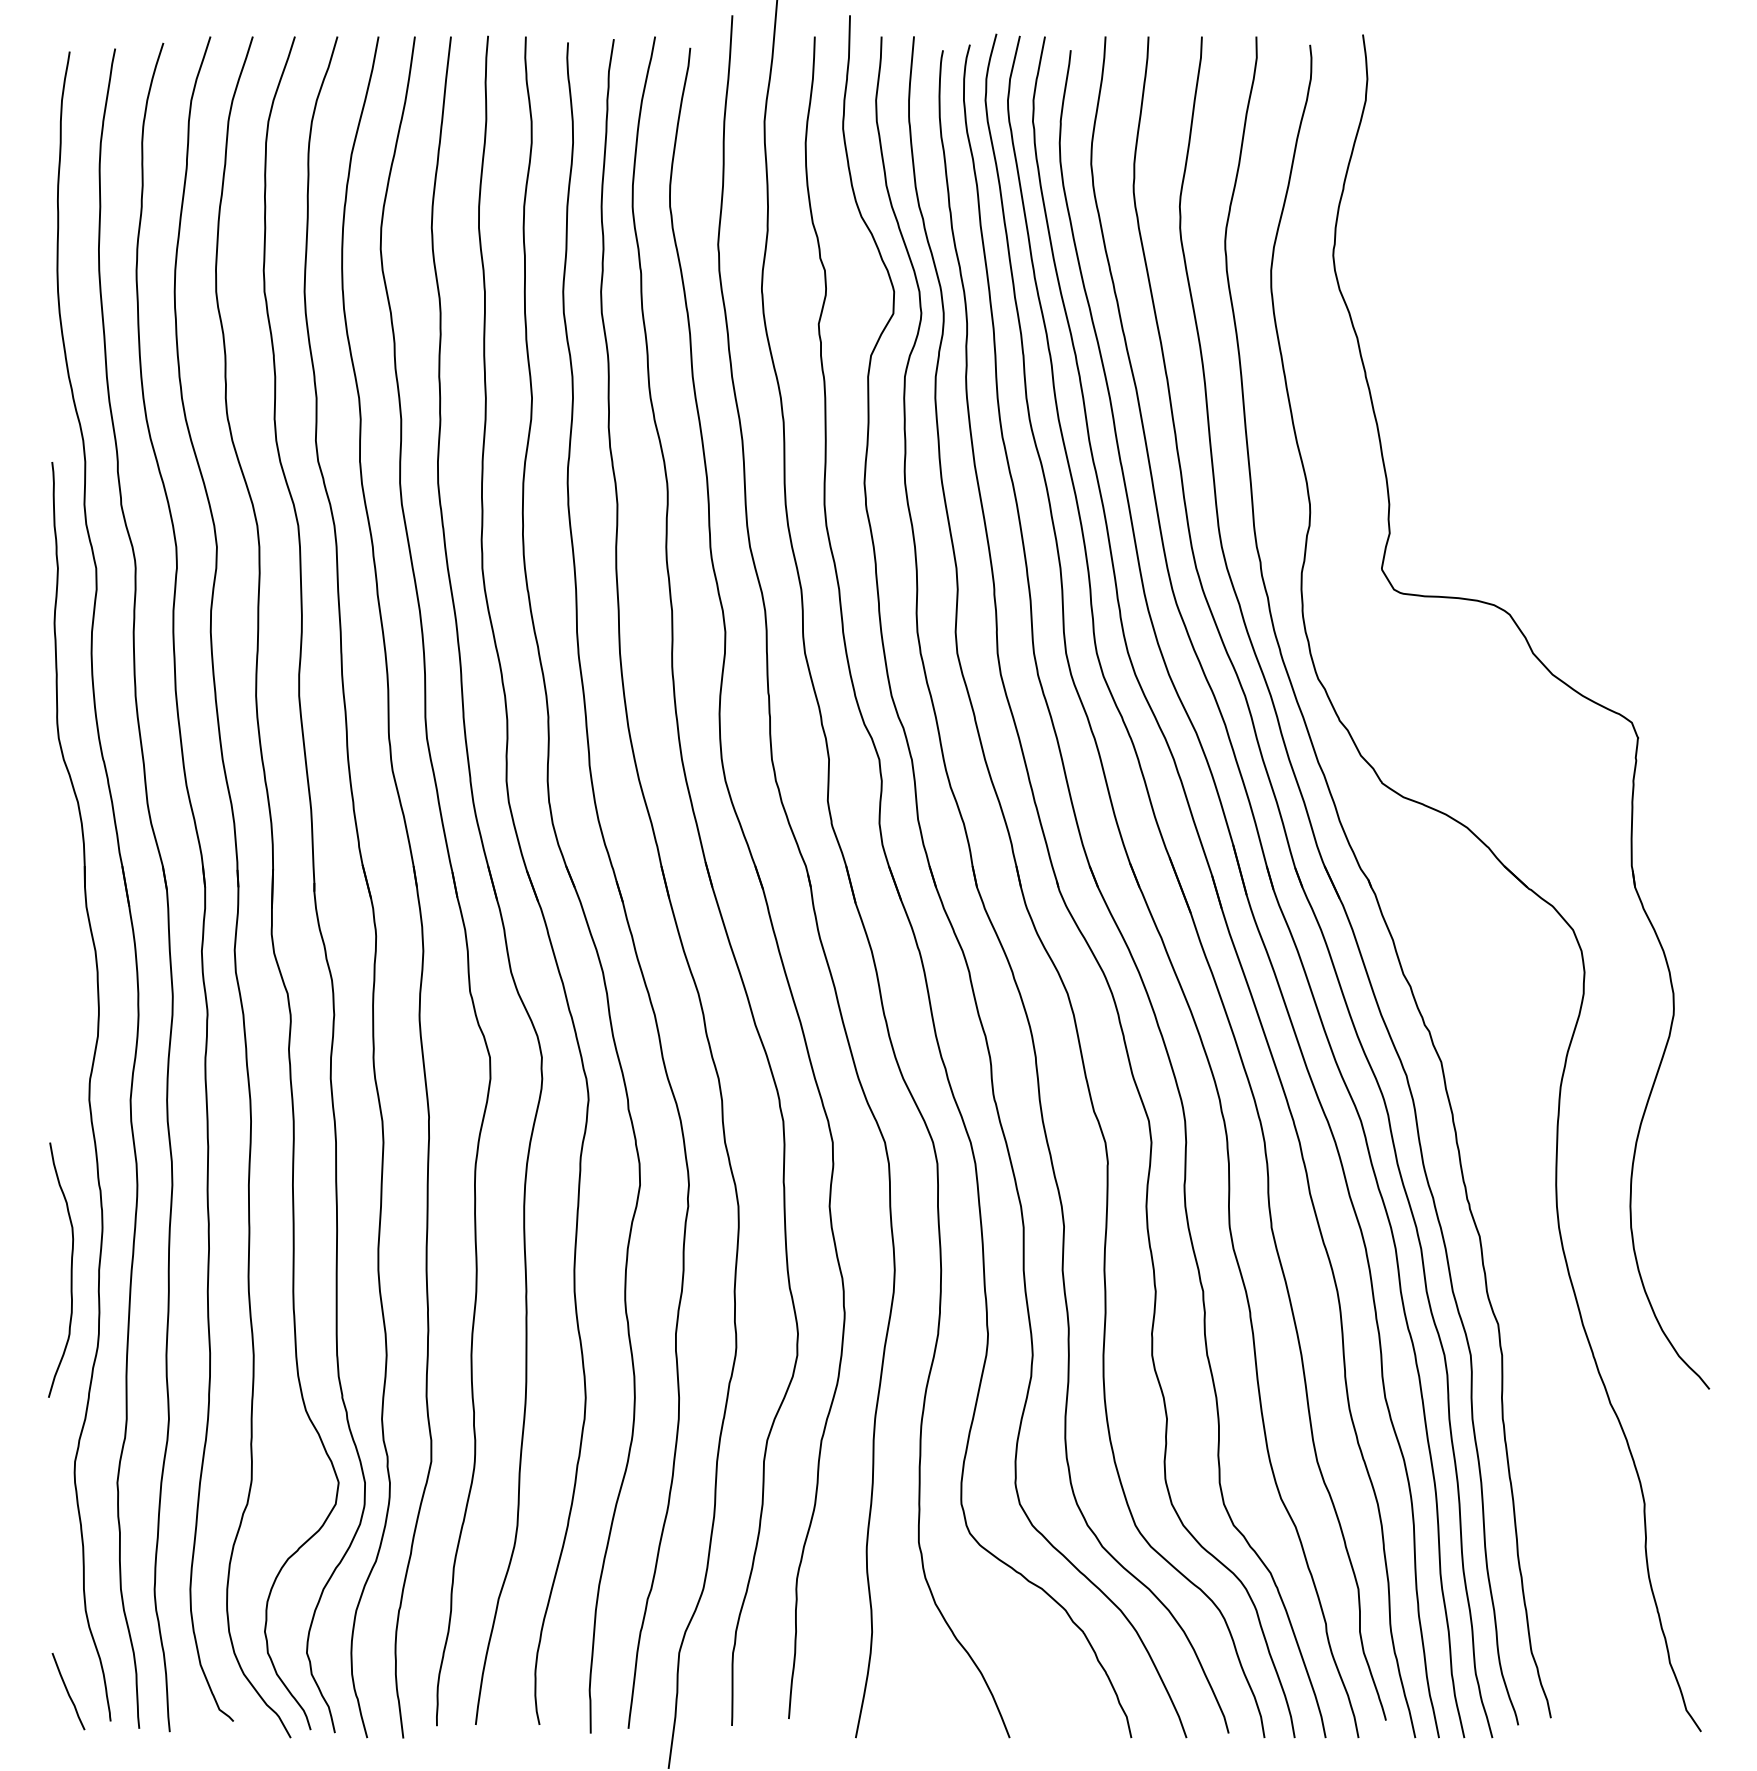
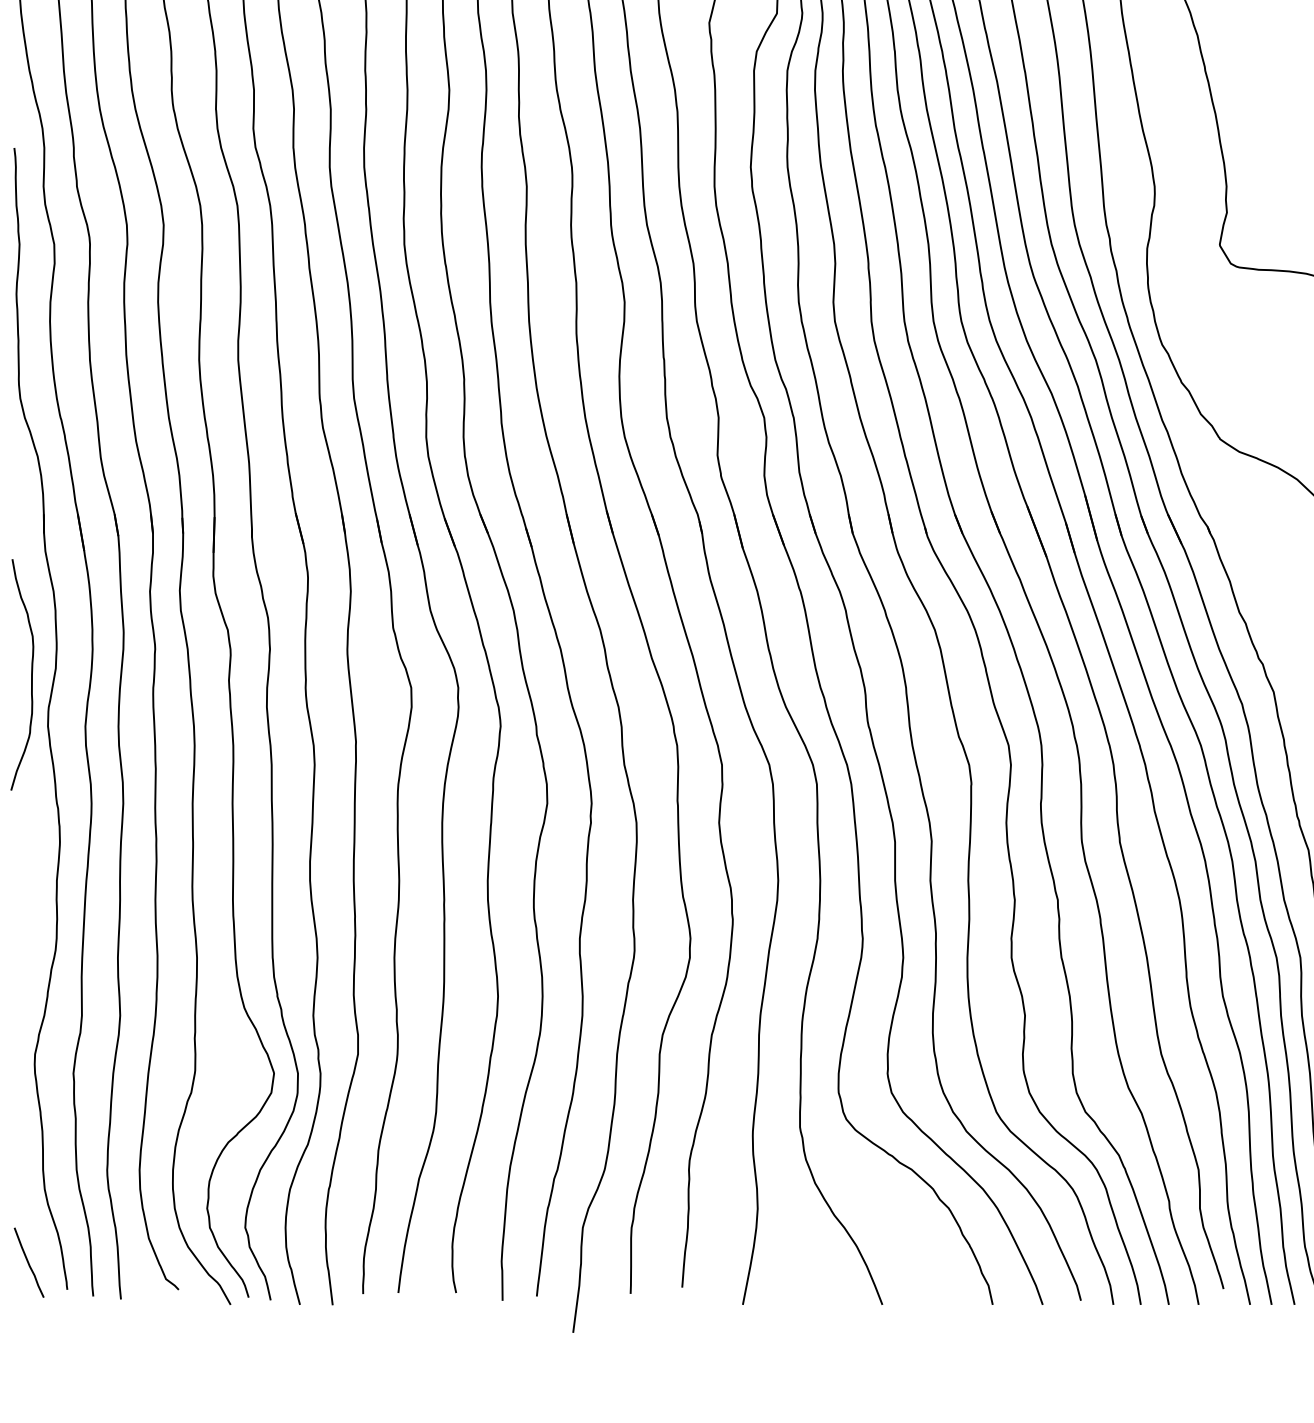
curve: (70, 1269) -> (30, 674), moved

